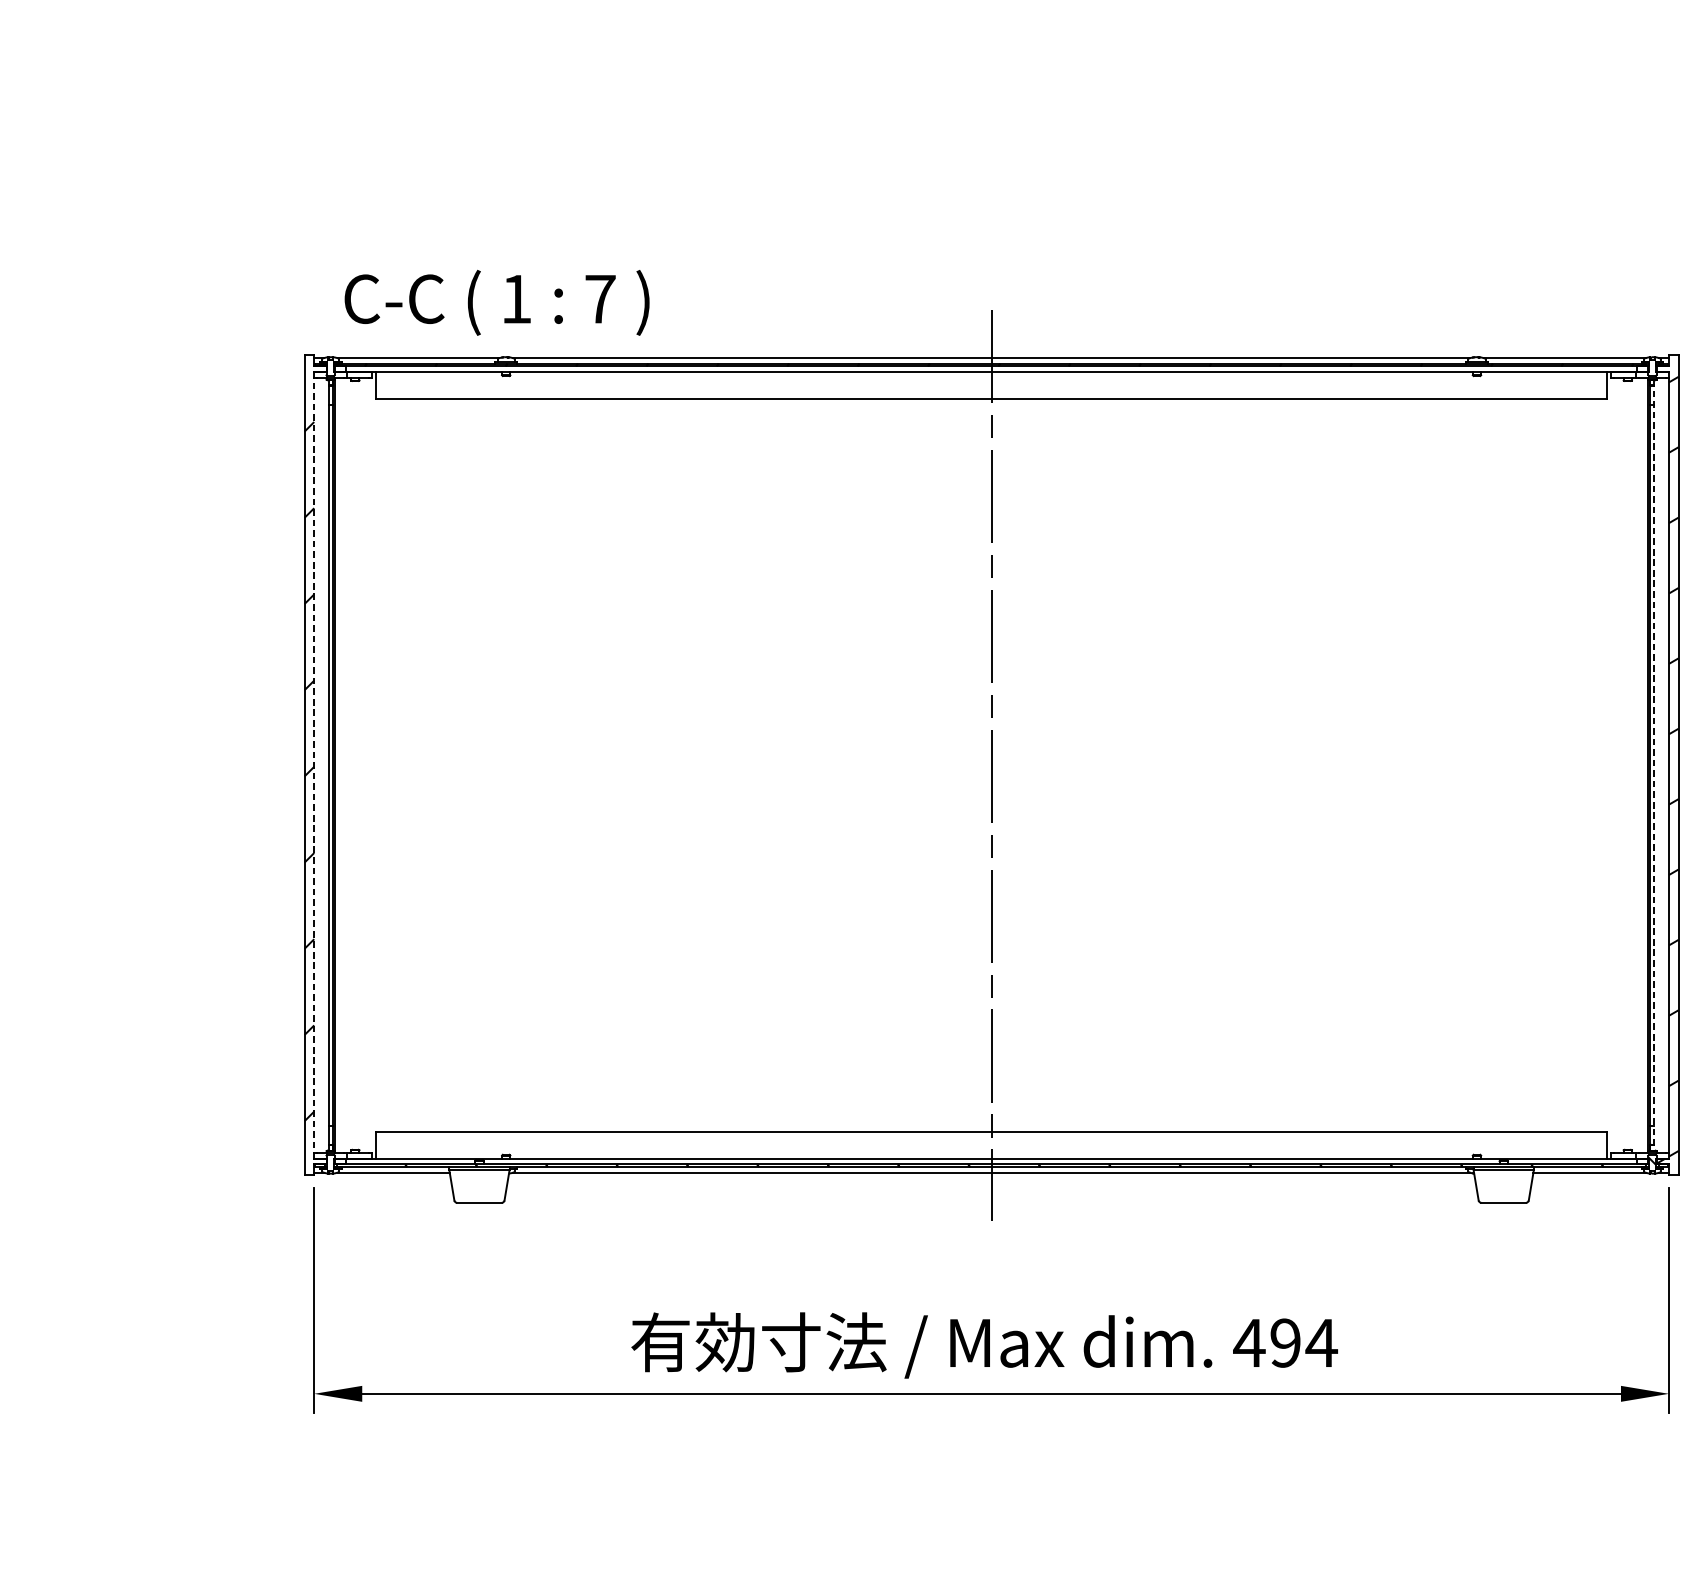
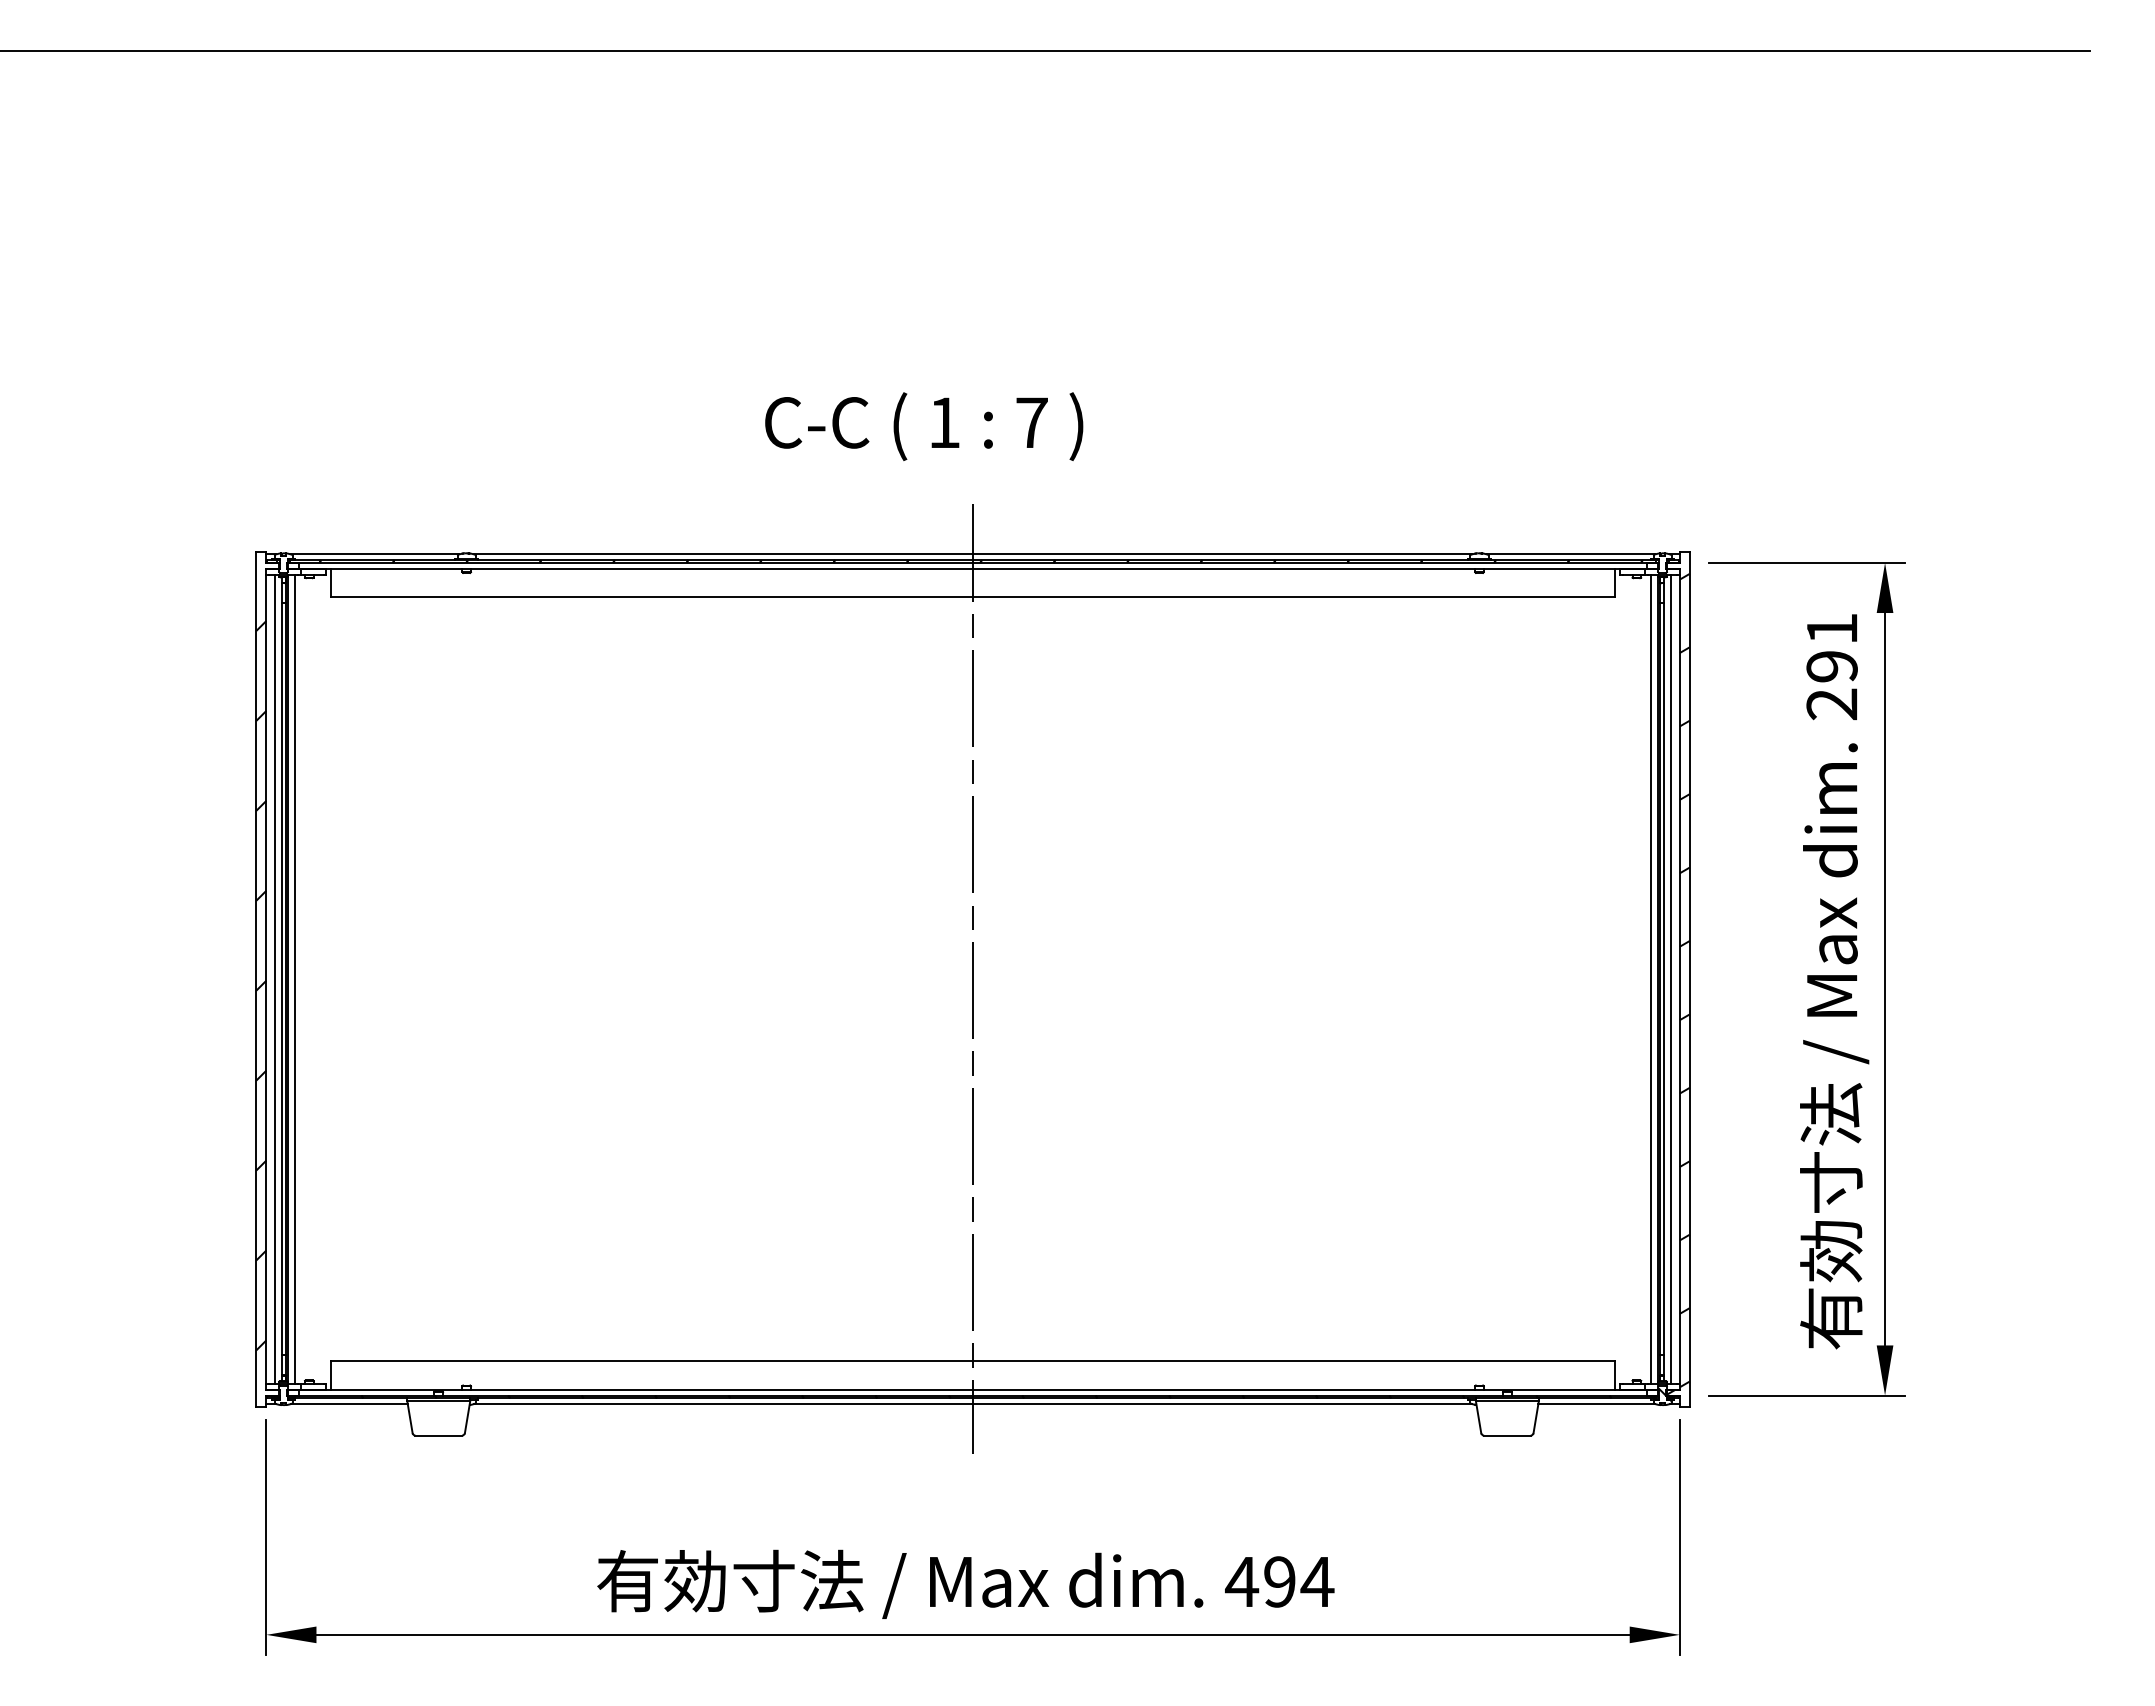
text: (497, 302) -> (924, 426), moved
line: (322, 764) -> (274, 978), added
line: (342, 764) -> (295, 978), added
line: (1641, 764) -> (1651, 978), added
line: (1661, 764) -> (1671, 978), added
line: (314, 765) -> (266, 979), dashed -> solid
line: (1654, 765) -> (1664, 979), dashed -> solid

